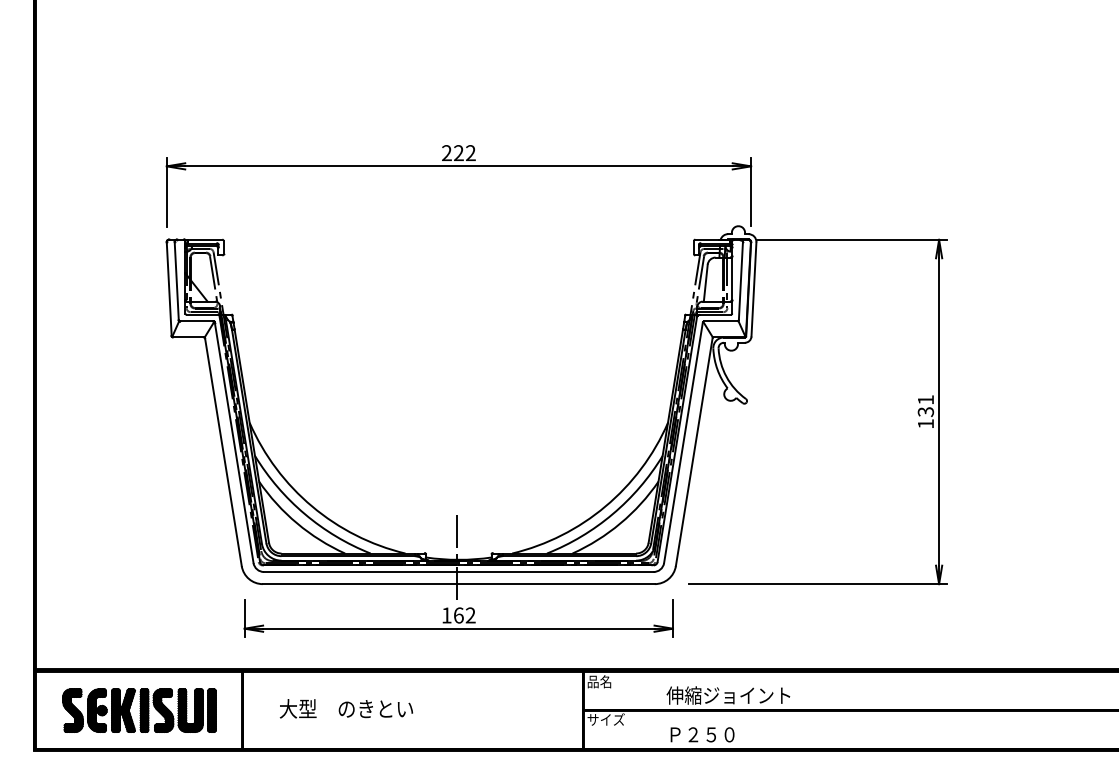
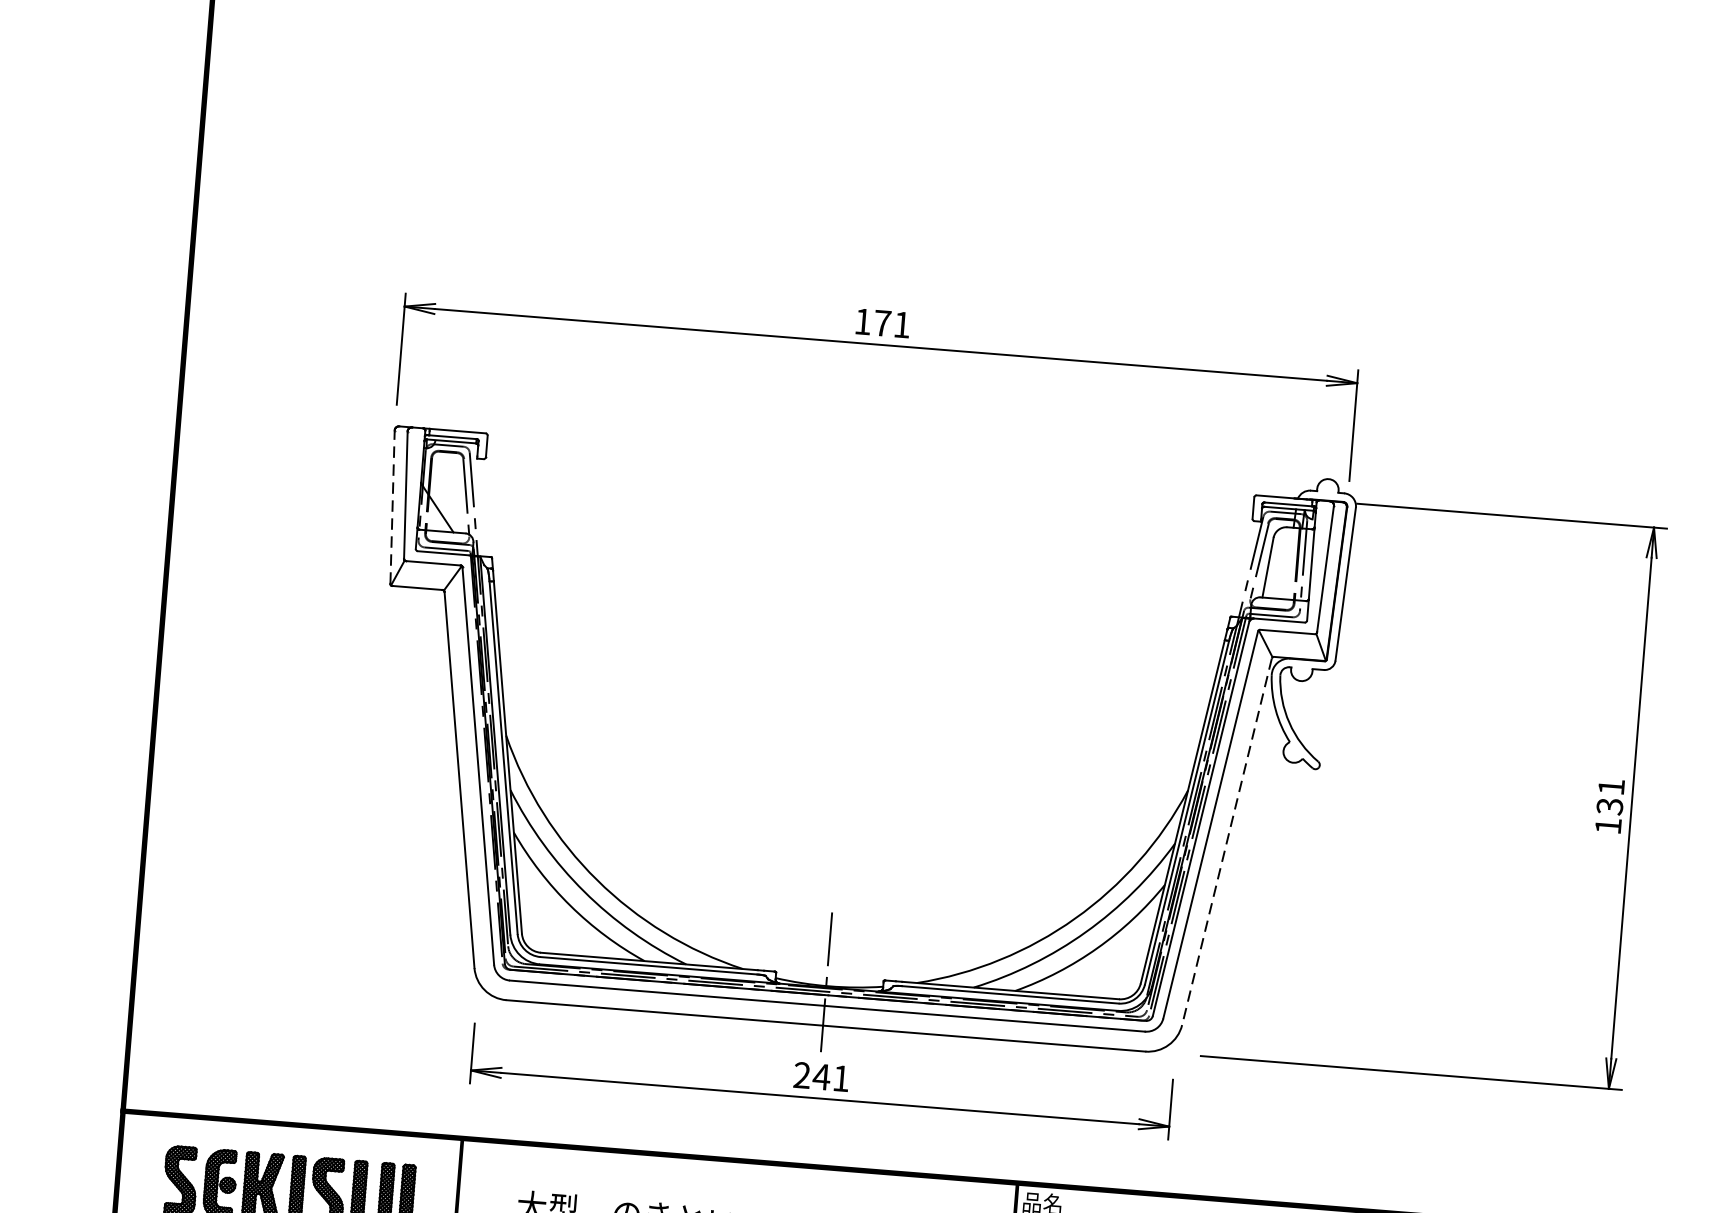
text: (458, 152) -> (882, 322), 222 -> 171
line: (169, 289) -> (392, 507), solid -> dashed
line: (694, 452) -> (1227, 842), solid -> dashed
text: (458, 615) -> (821, 1076), 162 -> 241

